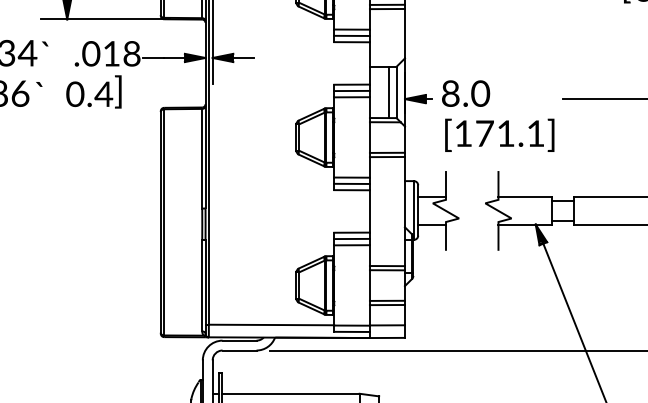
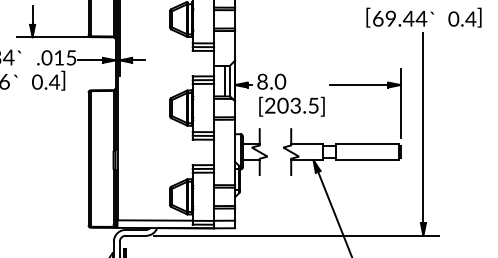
text: (132, 53) -> (71, 57), .018 -> .015
text: (498, 133) -> (291, 105), [171.1] -> [203.5]

